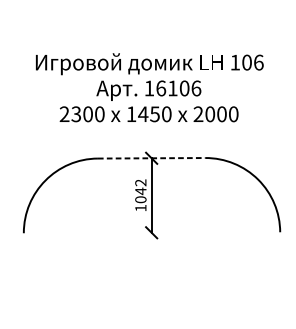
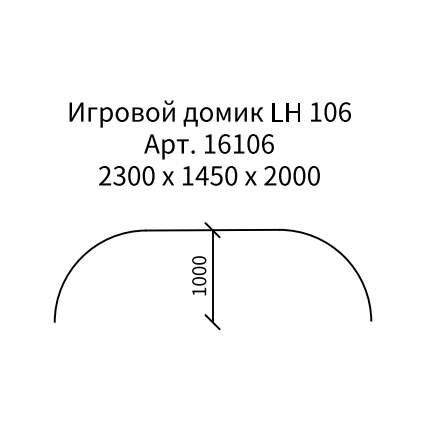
line: (152, 158) -> (213, 230), dashed -> solid
text: (141, 186) -> (199, 265), 1042 -> 1000

